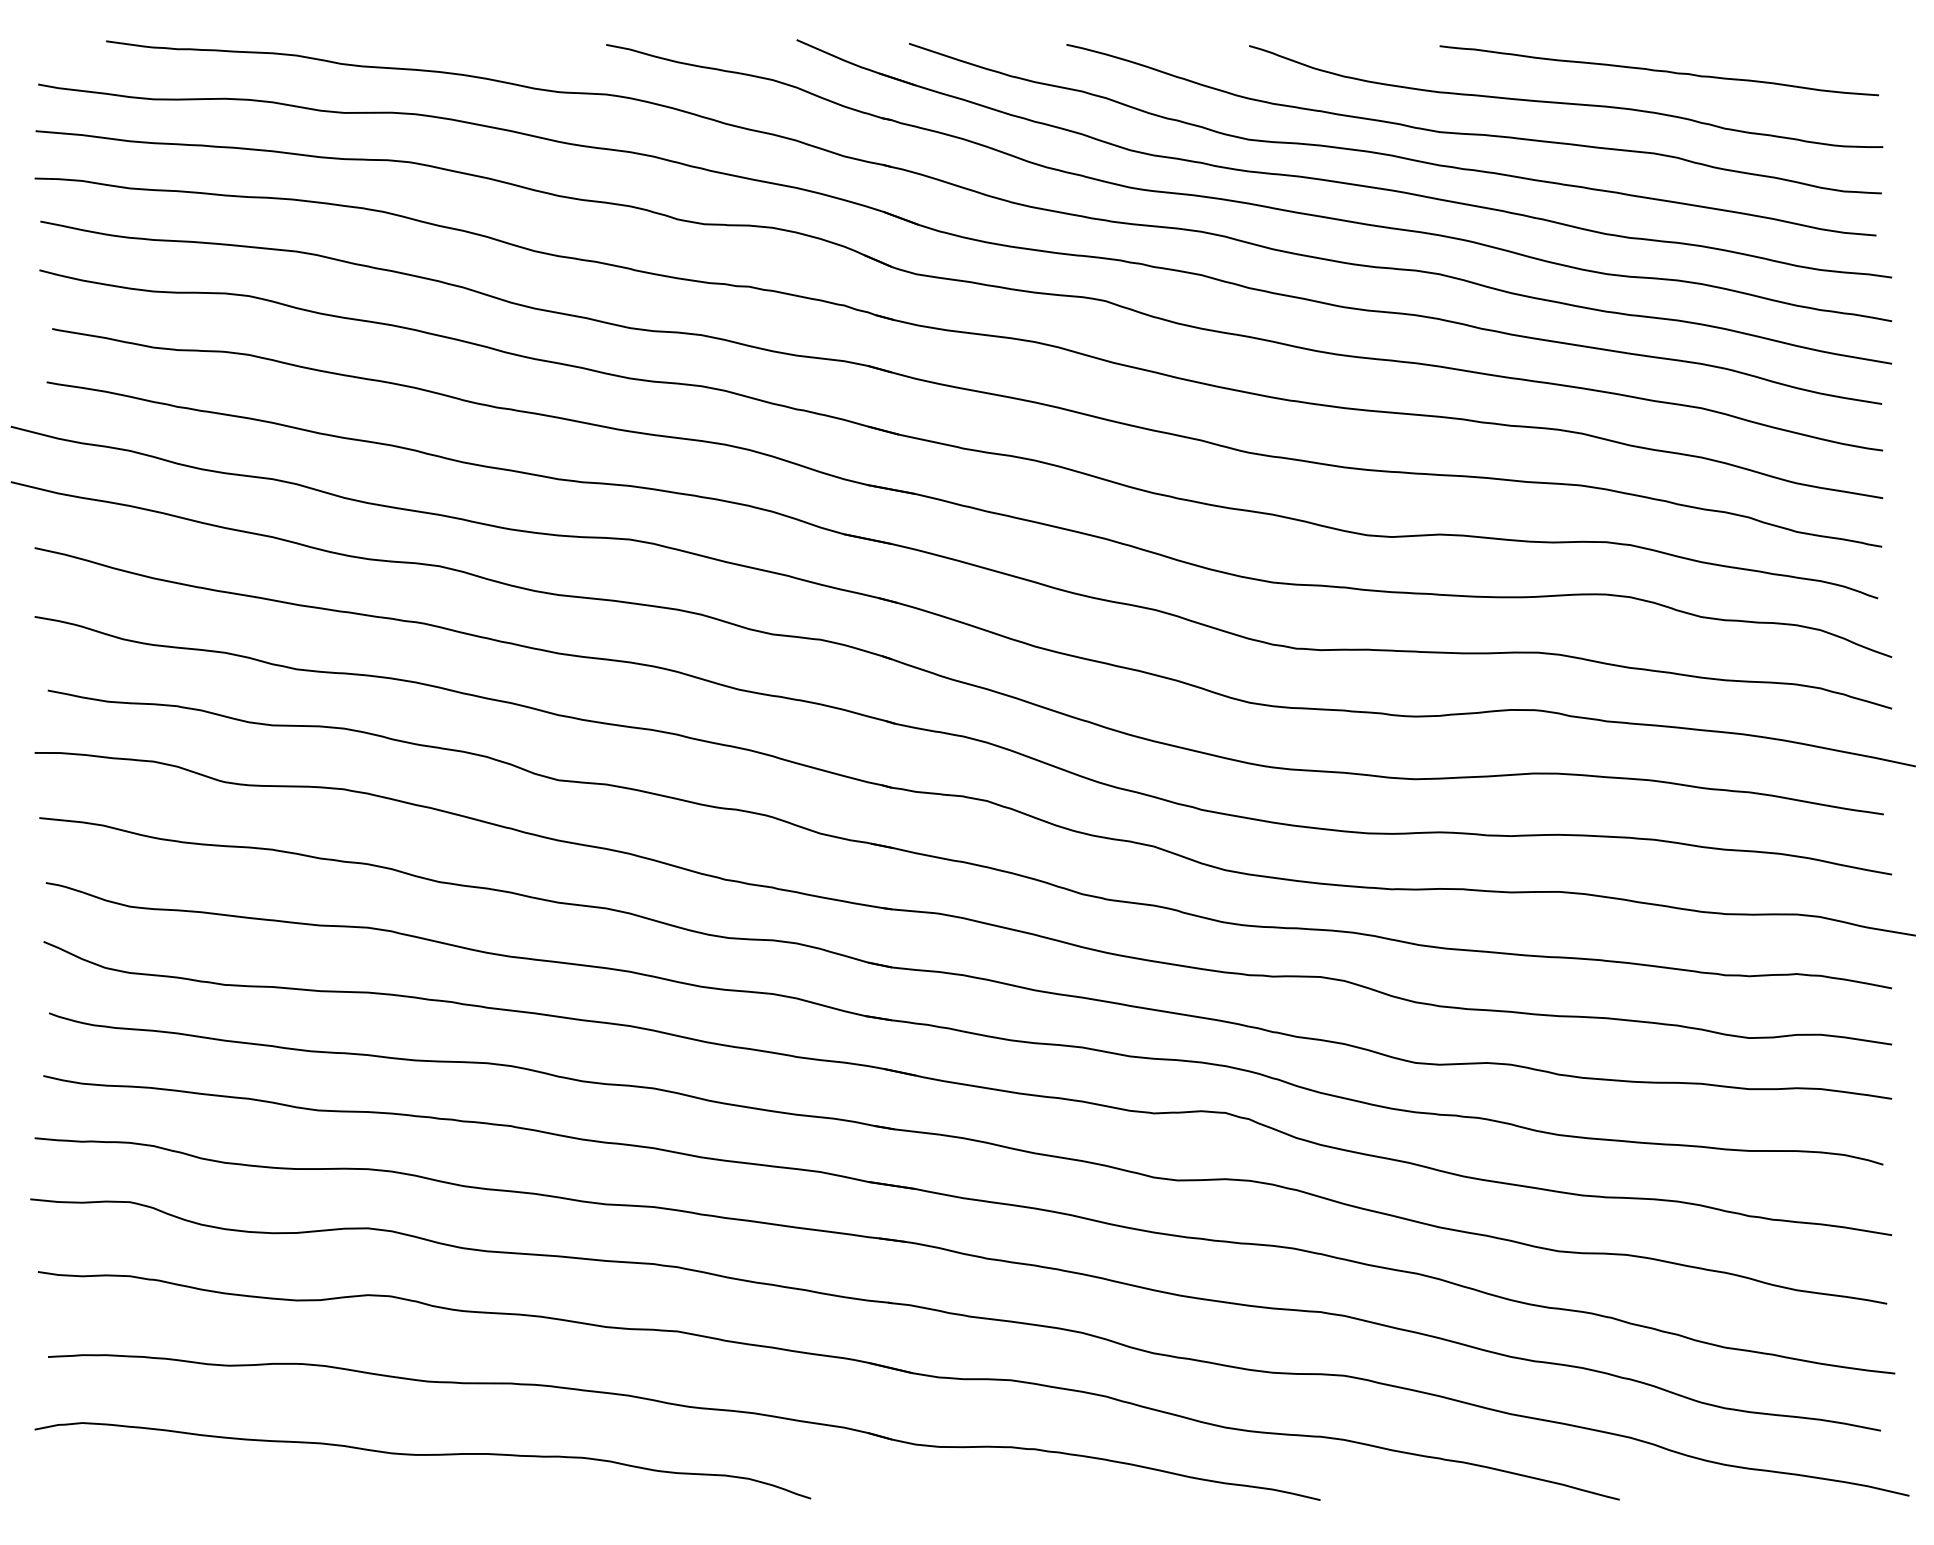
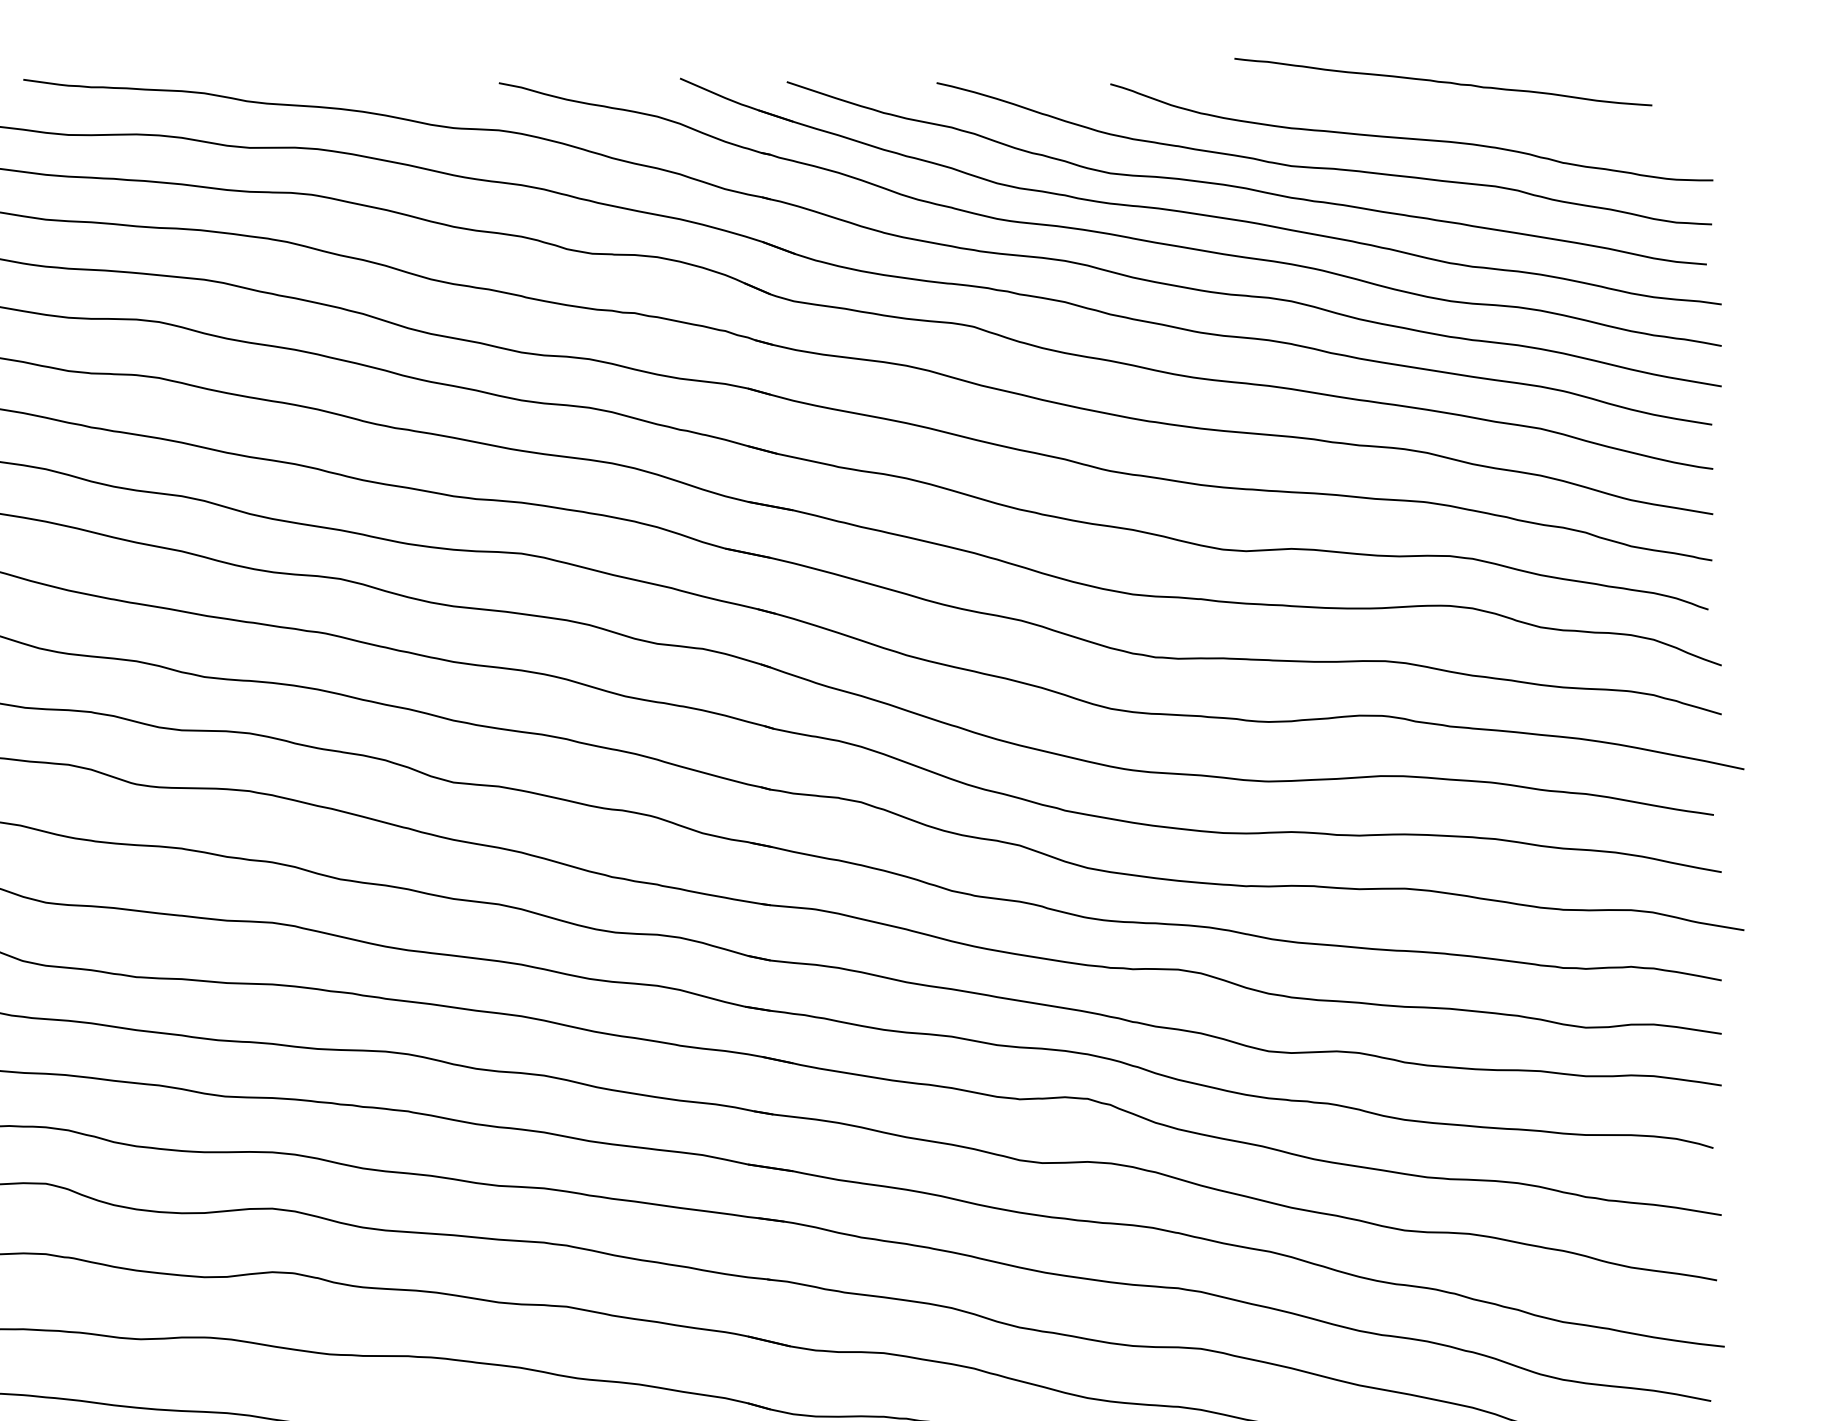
curve: (1658, 70) -> (1442, 81), moved

